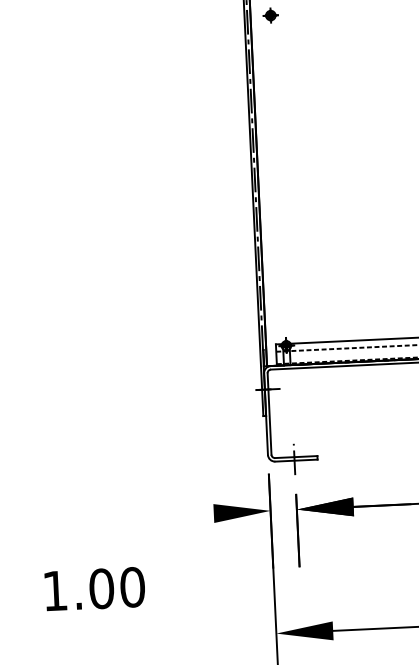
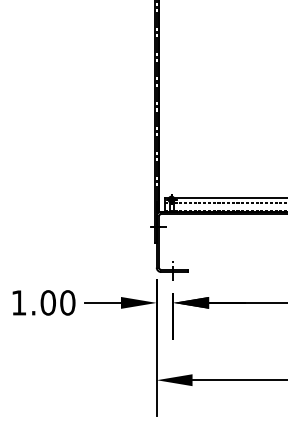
line: (186, 514) -> (103, 302), added
text: (94, 588) -> (43, 302), moved

